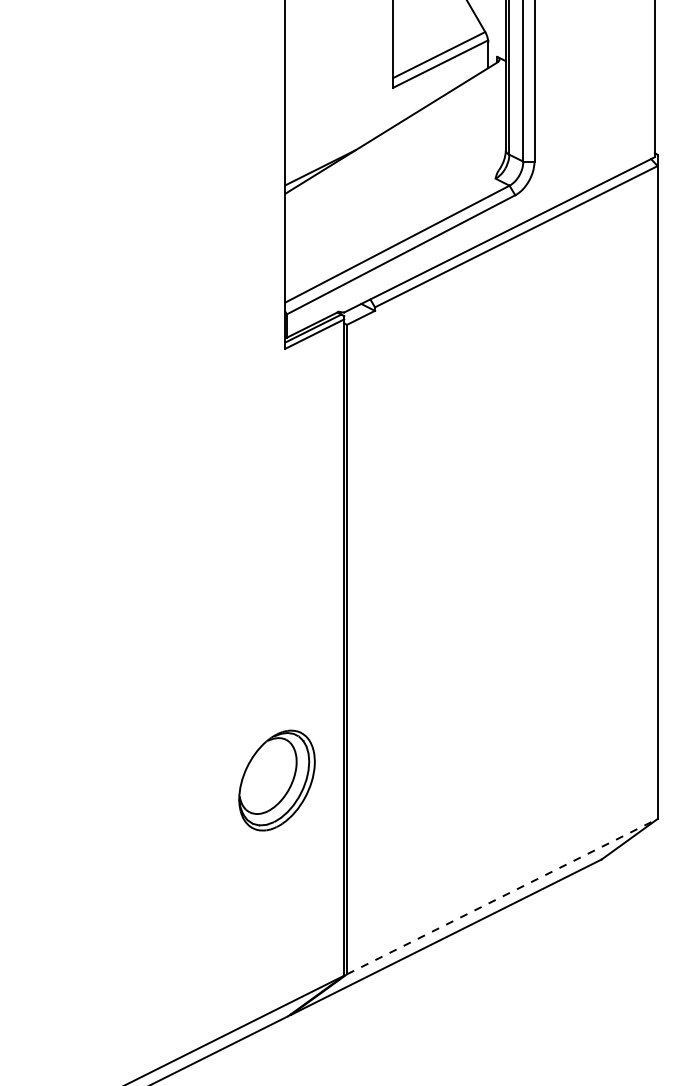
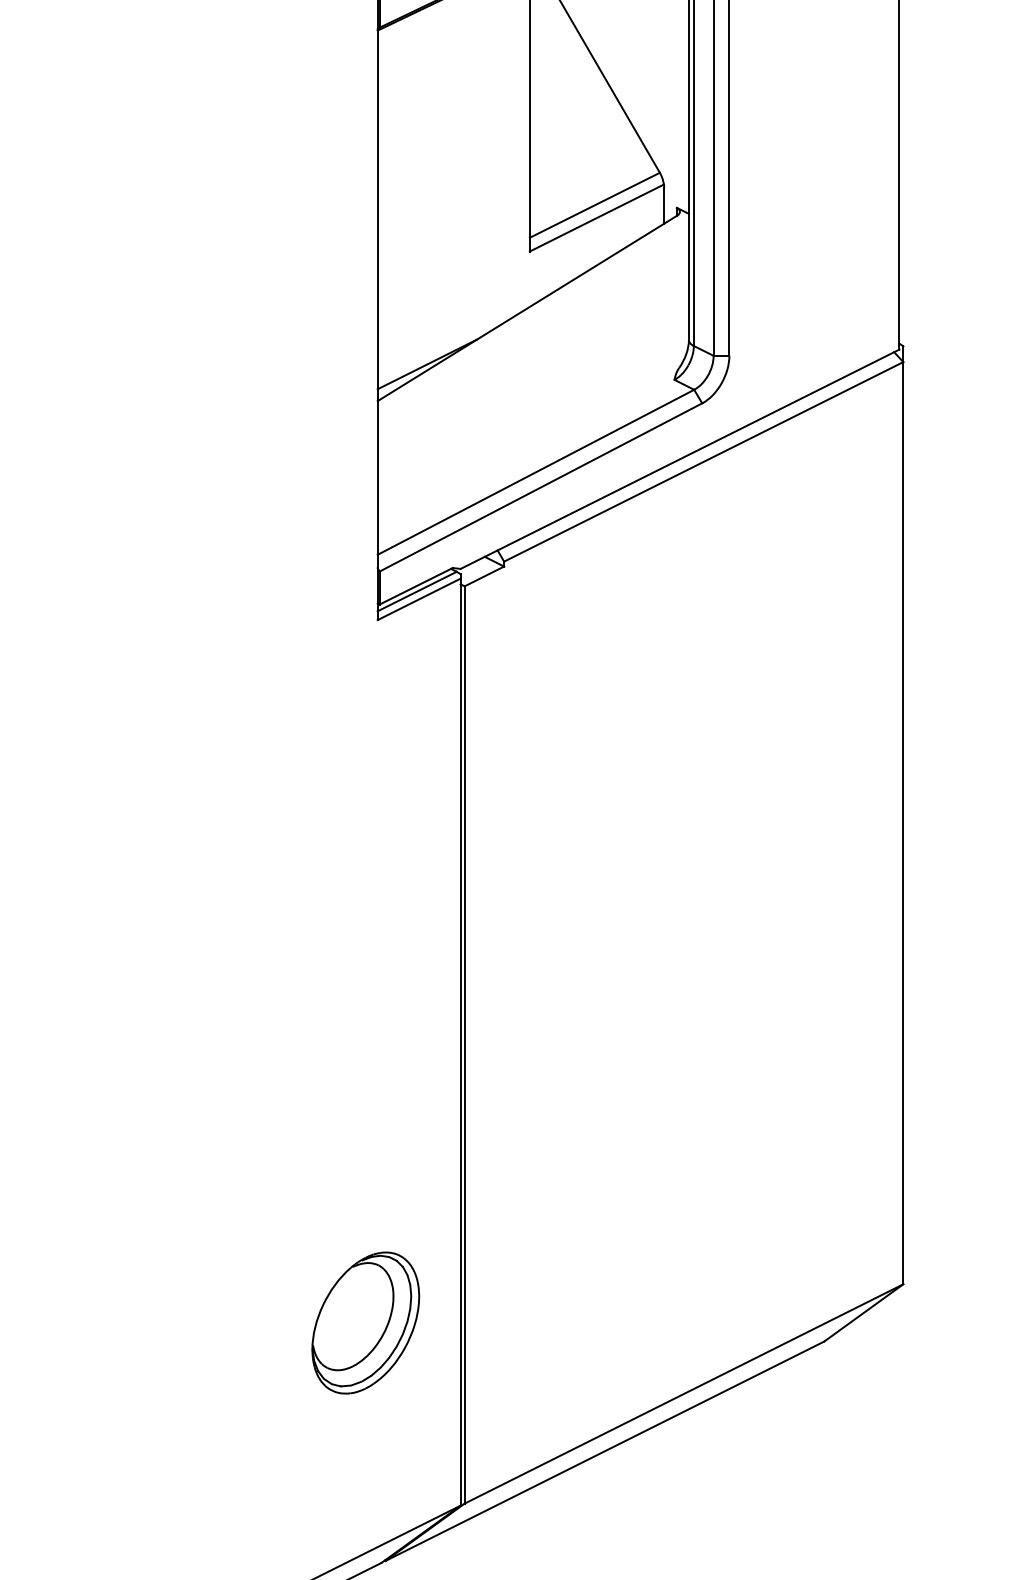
part: (276, 780) -> (365, 1322), moved
line: (502, 896) -> (684, 1393), dashed -> solid

